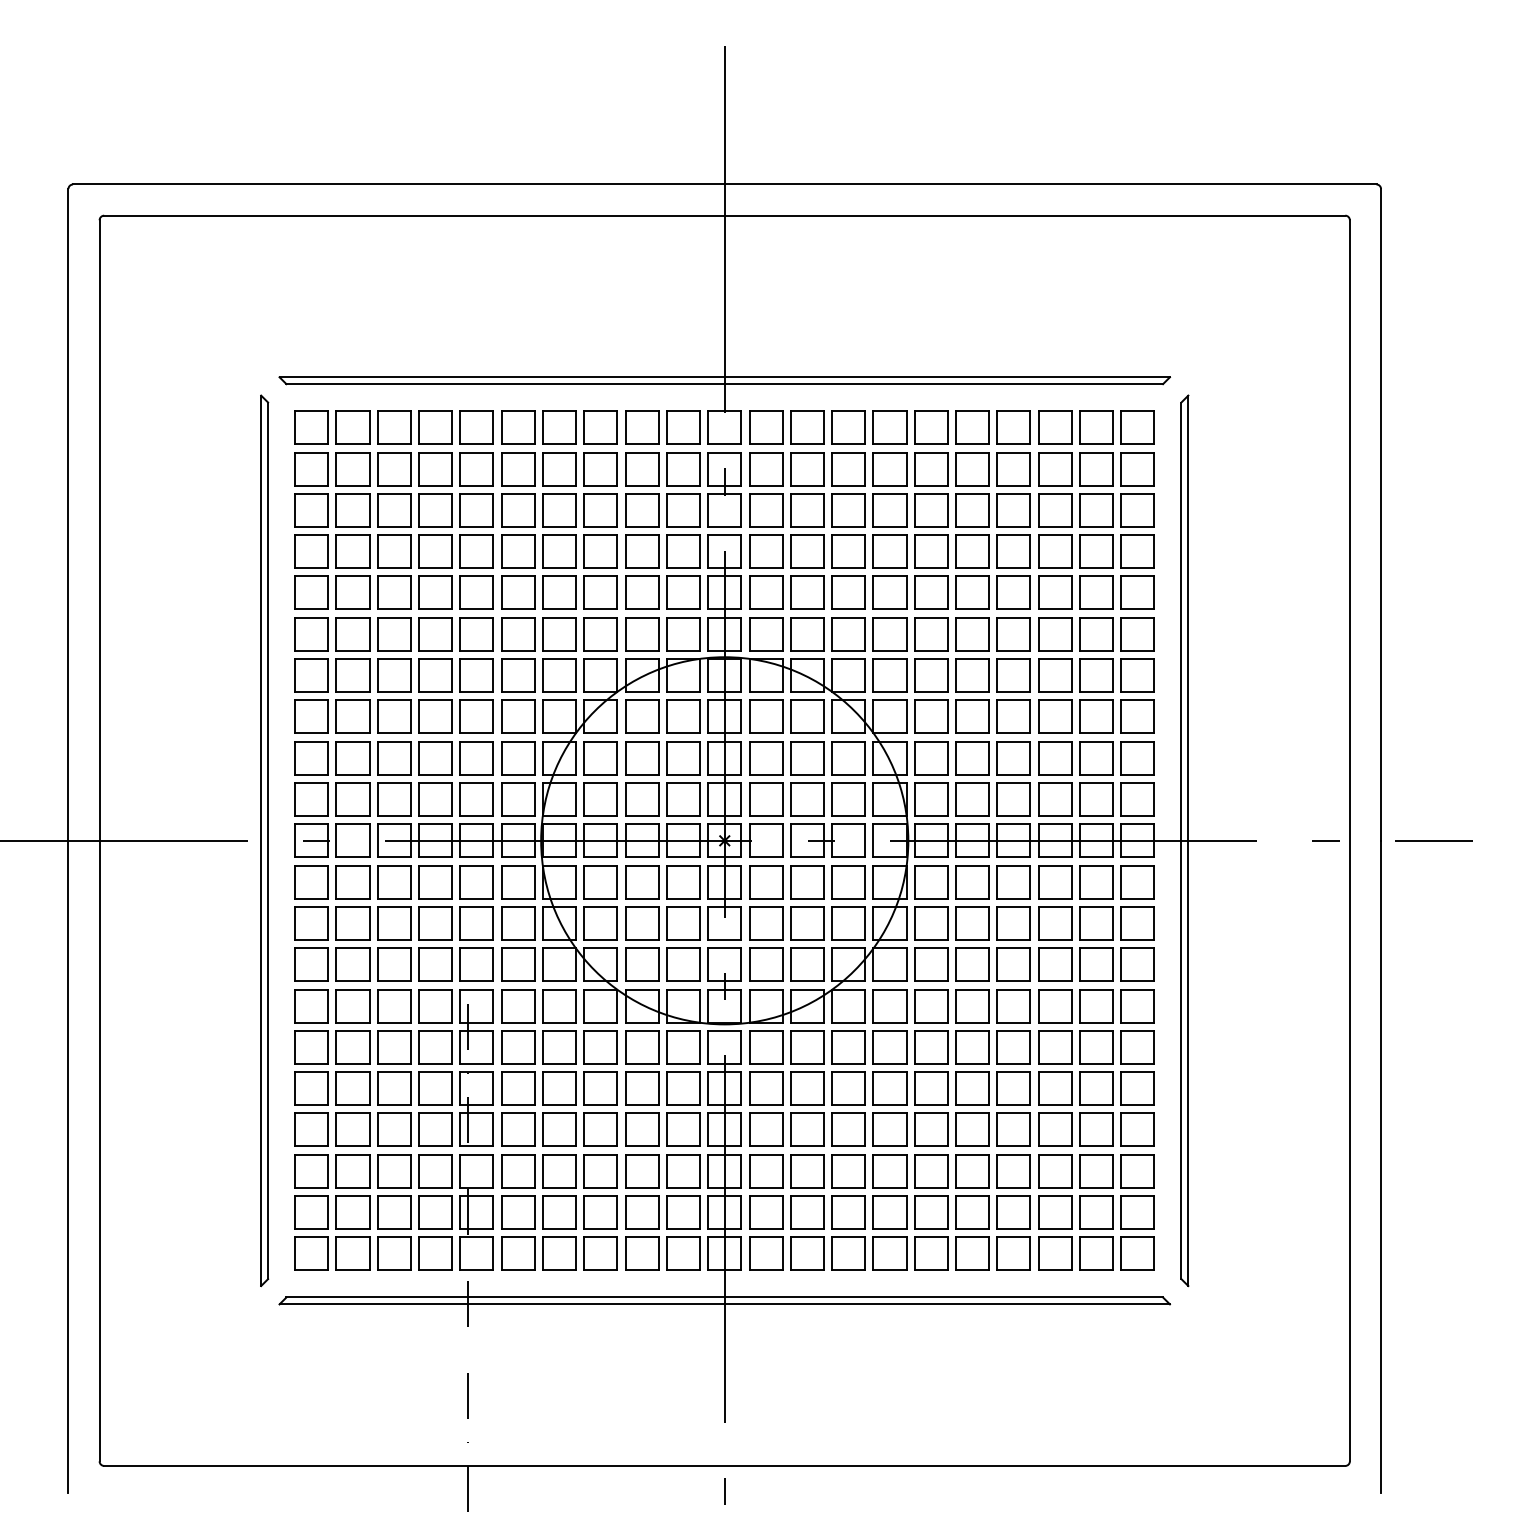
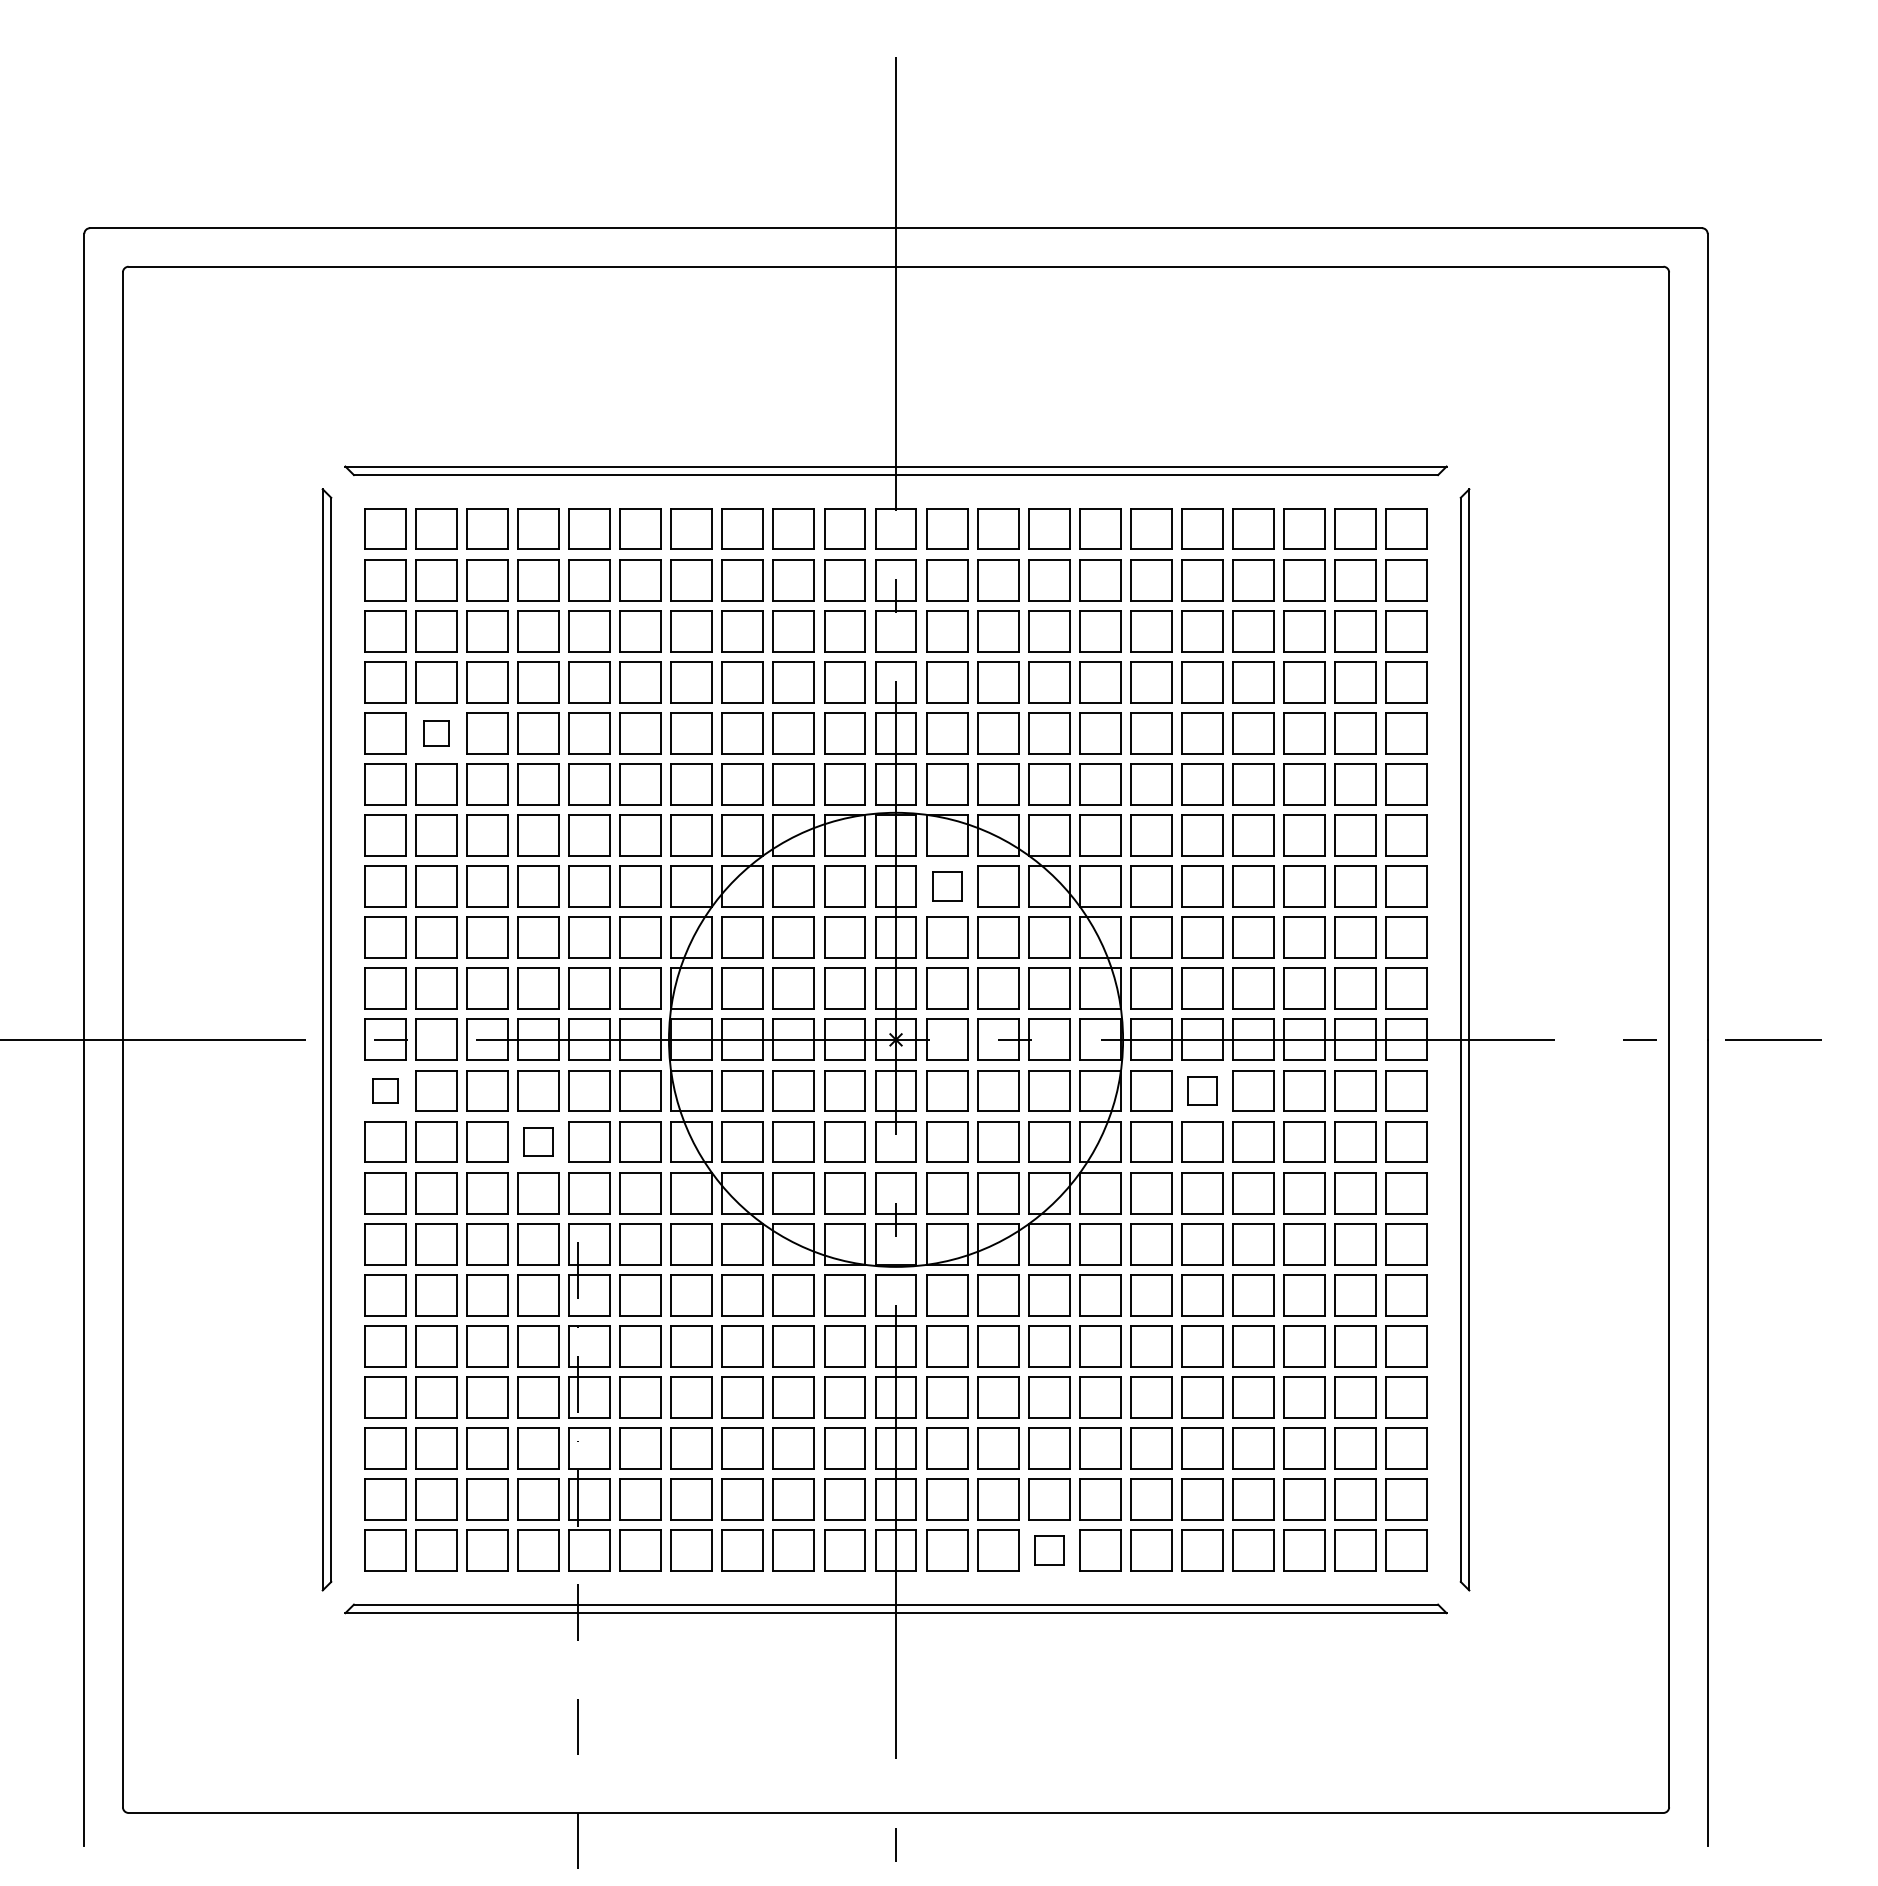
part: (353, 593) -> (436, 733), size x0.6
part: (766, 716) -> (947, 886), size x0.7
part: (311, 881) -> (385, 1090), size x0.6
part: (972, 881) -> (1202, 1090), size x0.7
part: (435, 923) -> (538, 1141), size x0.7
part: (848, 1253) -> (1049, 1550), size x0.7

